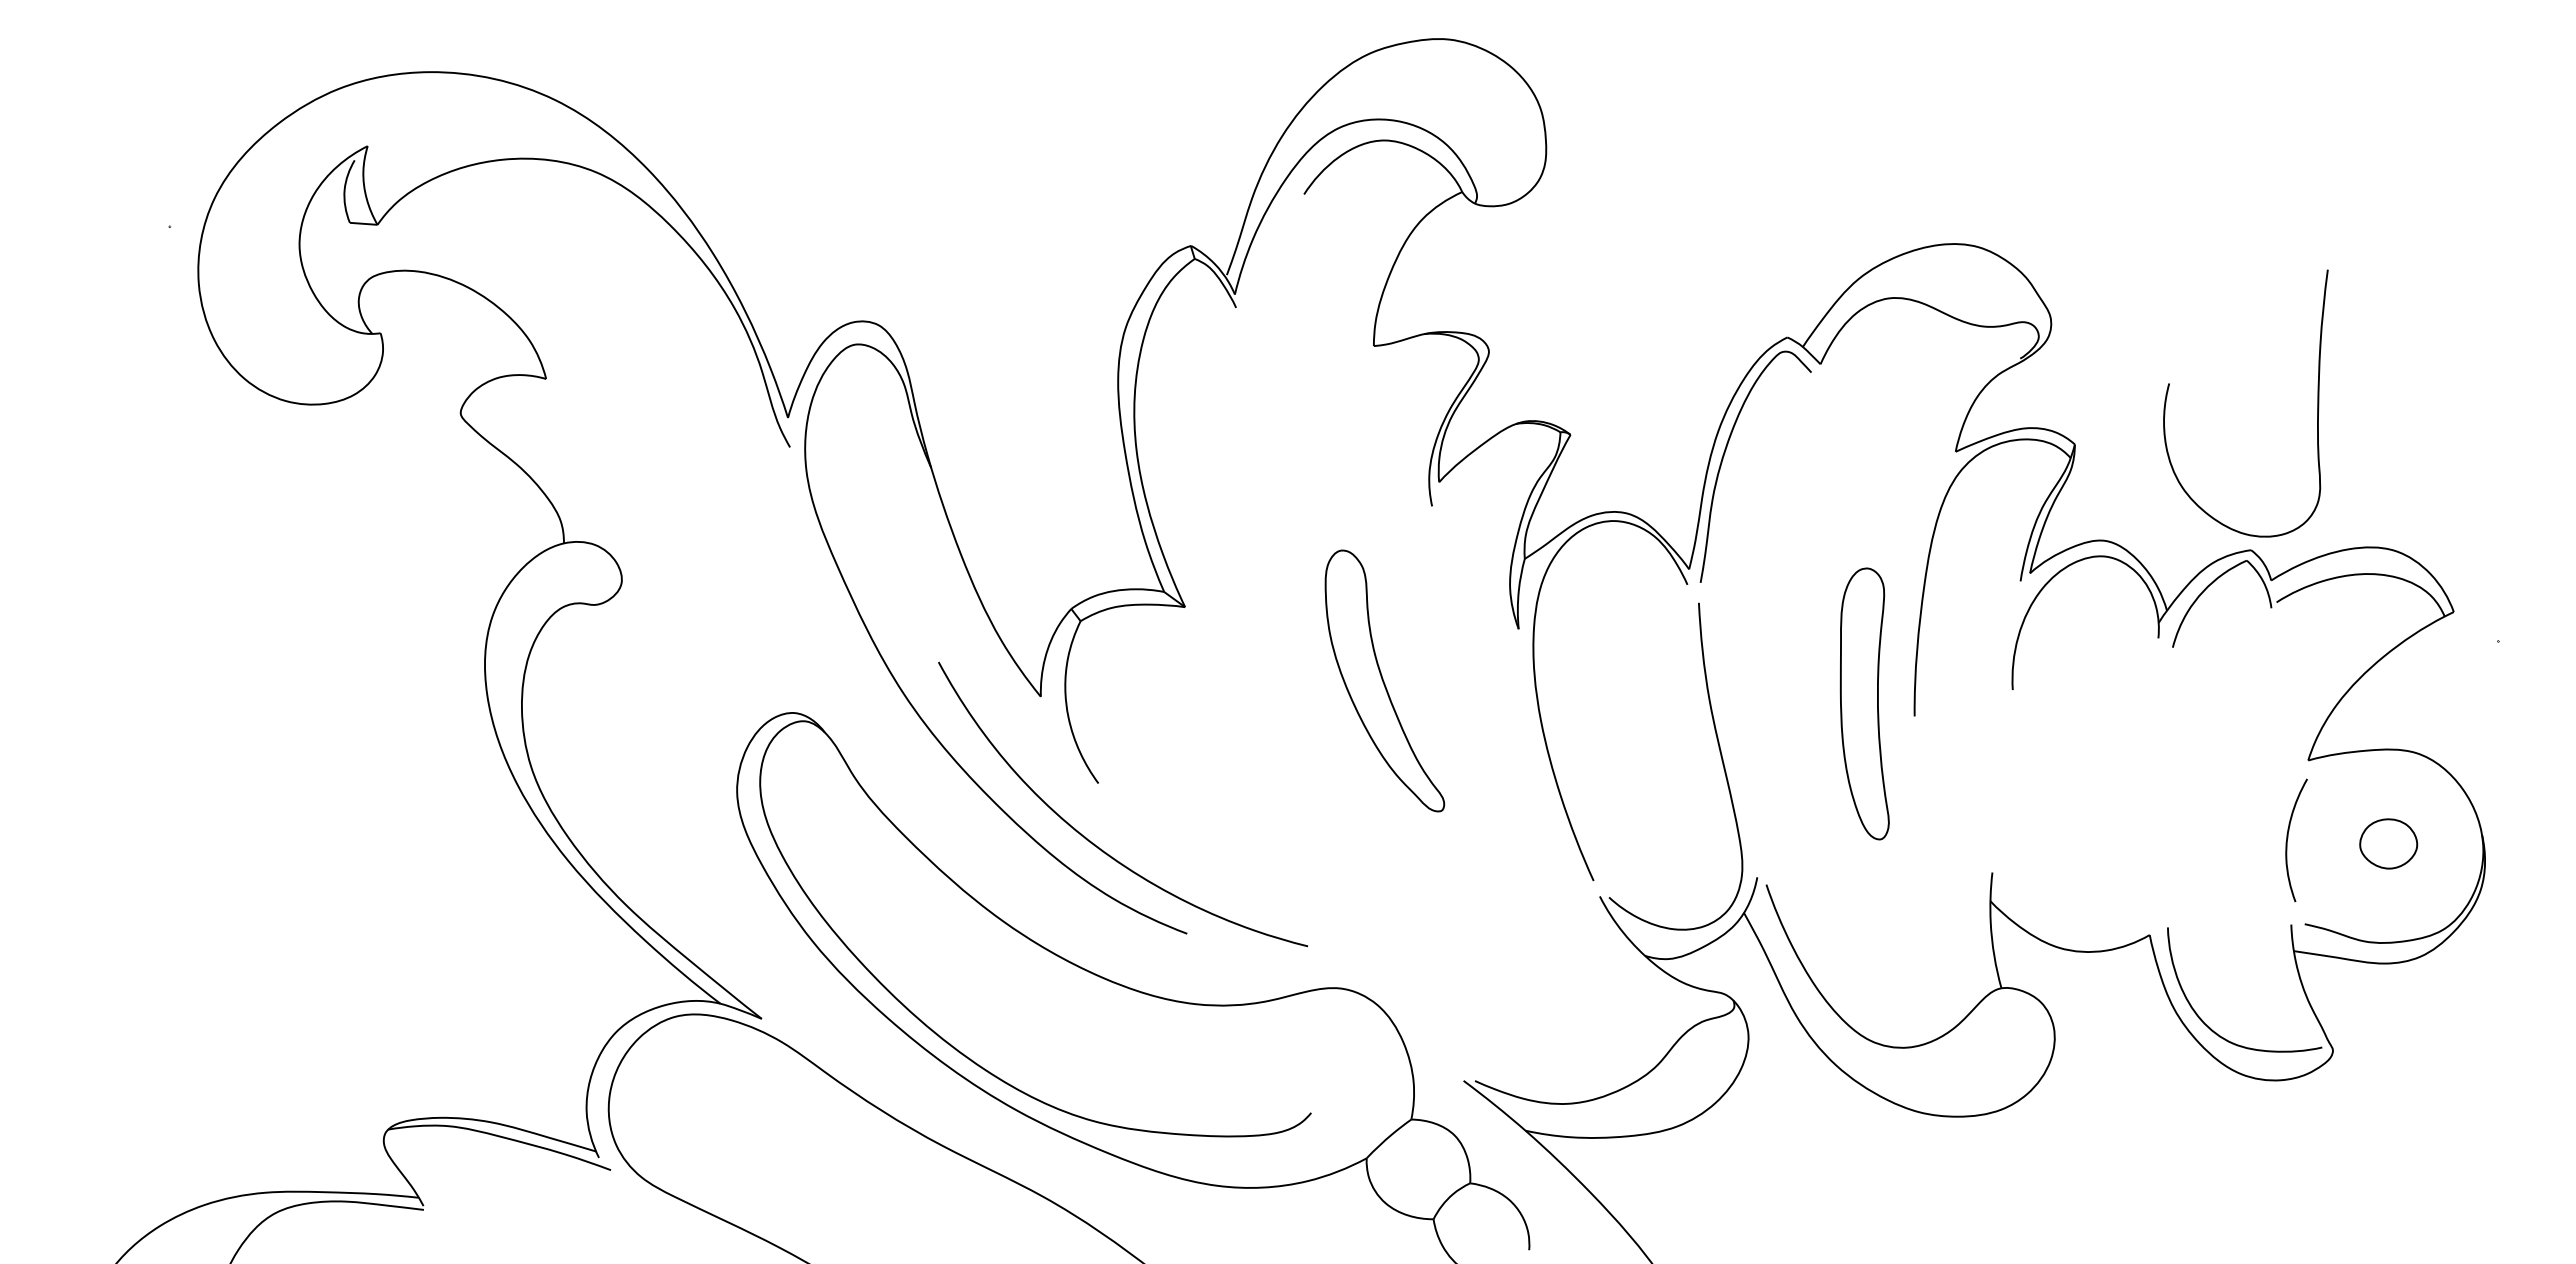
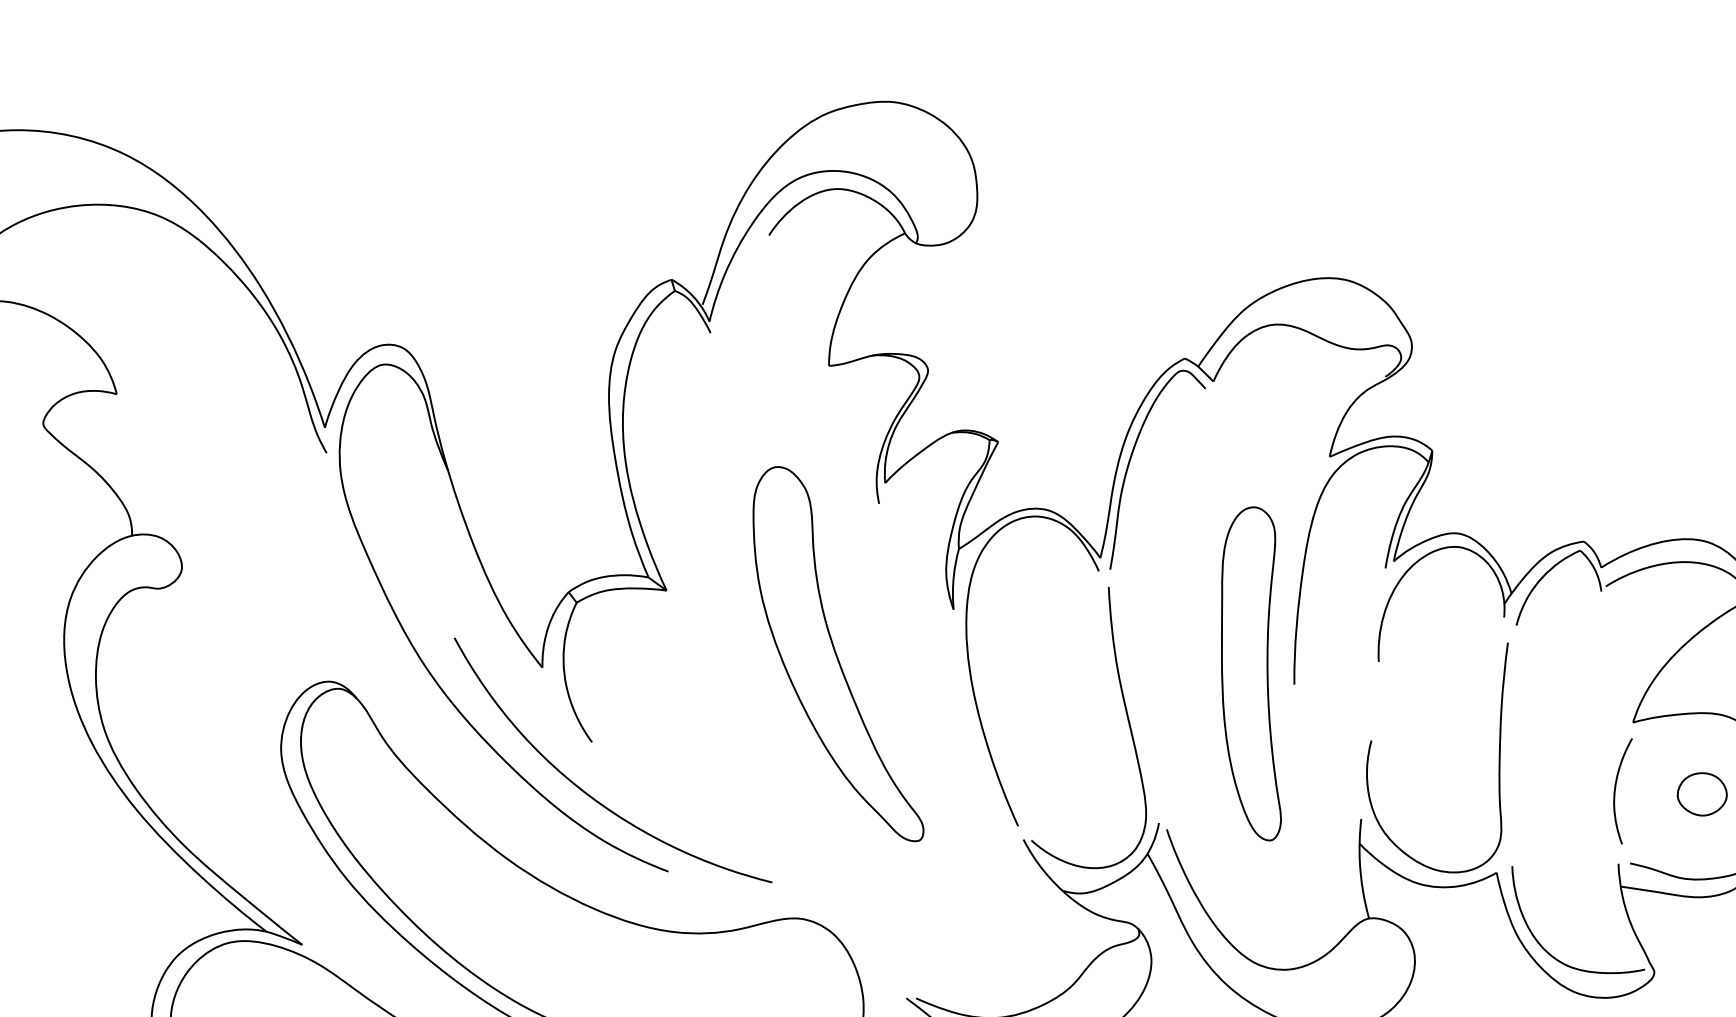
curve: (2317, 403) -> (1499, 757), moved
part: (1384, 680) -> (838, 653), size x1.67
part: (1864, 703) -> (1251, 673), size x1.43

